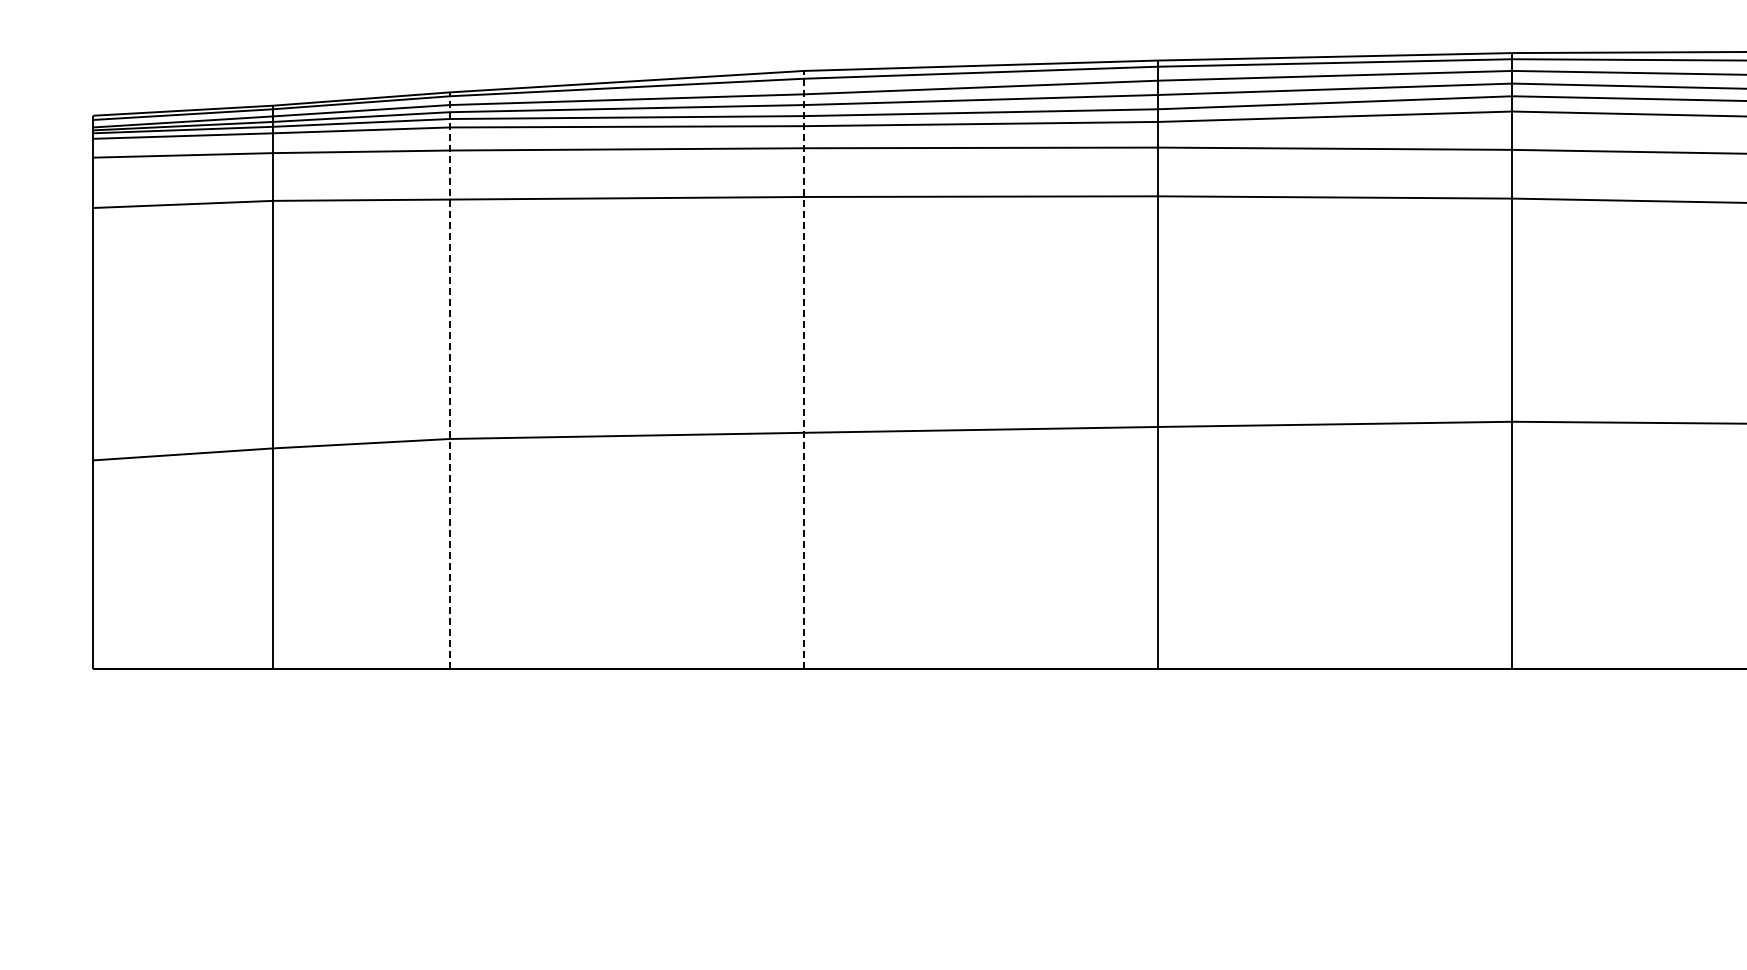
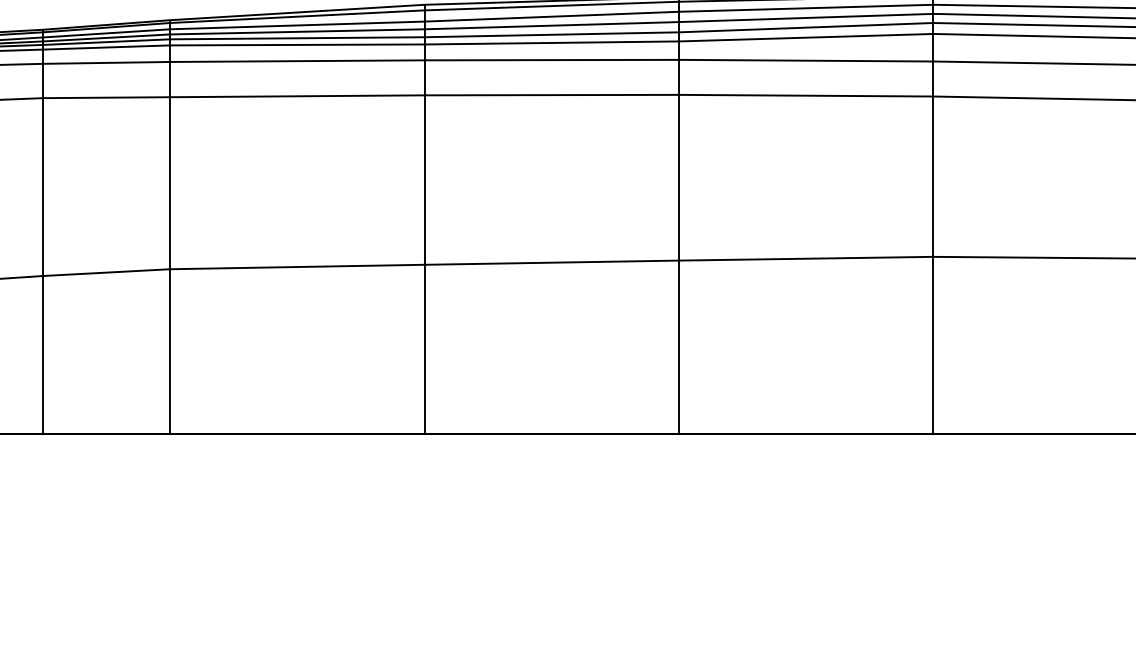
line: (804, 369) -> (424, 219), dashed -> solid
line: (450, 380) -> (170, 227), dashed -> solid

